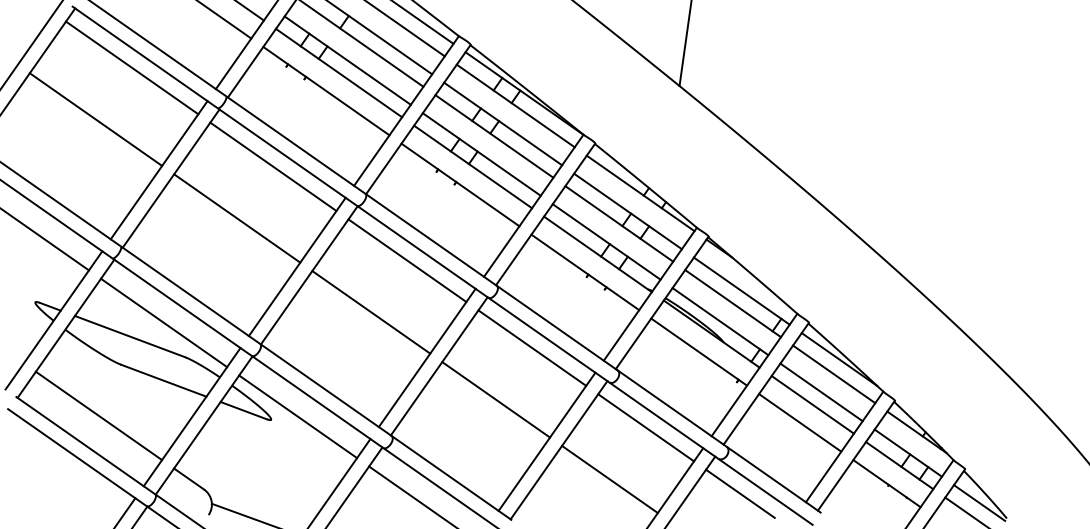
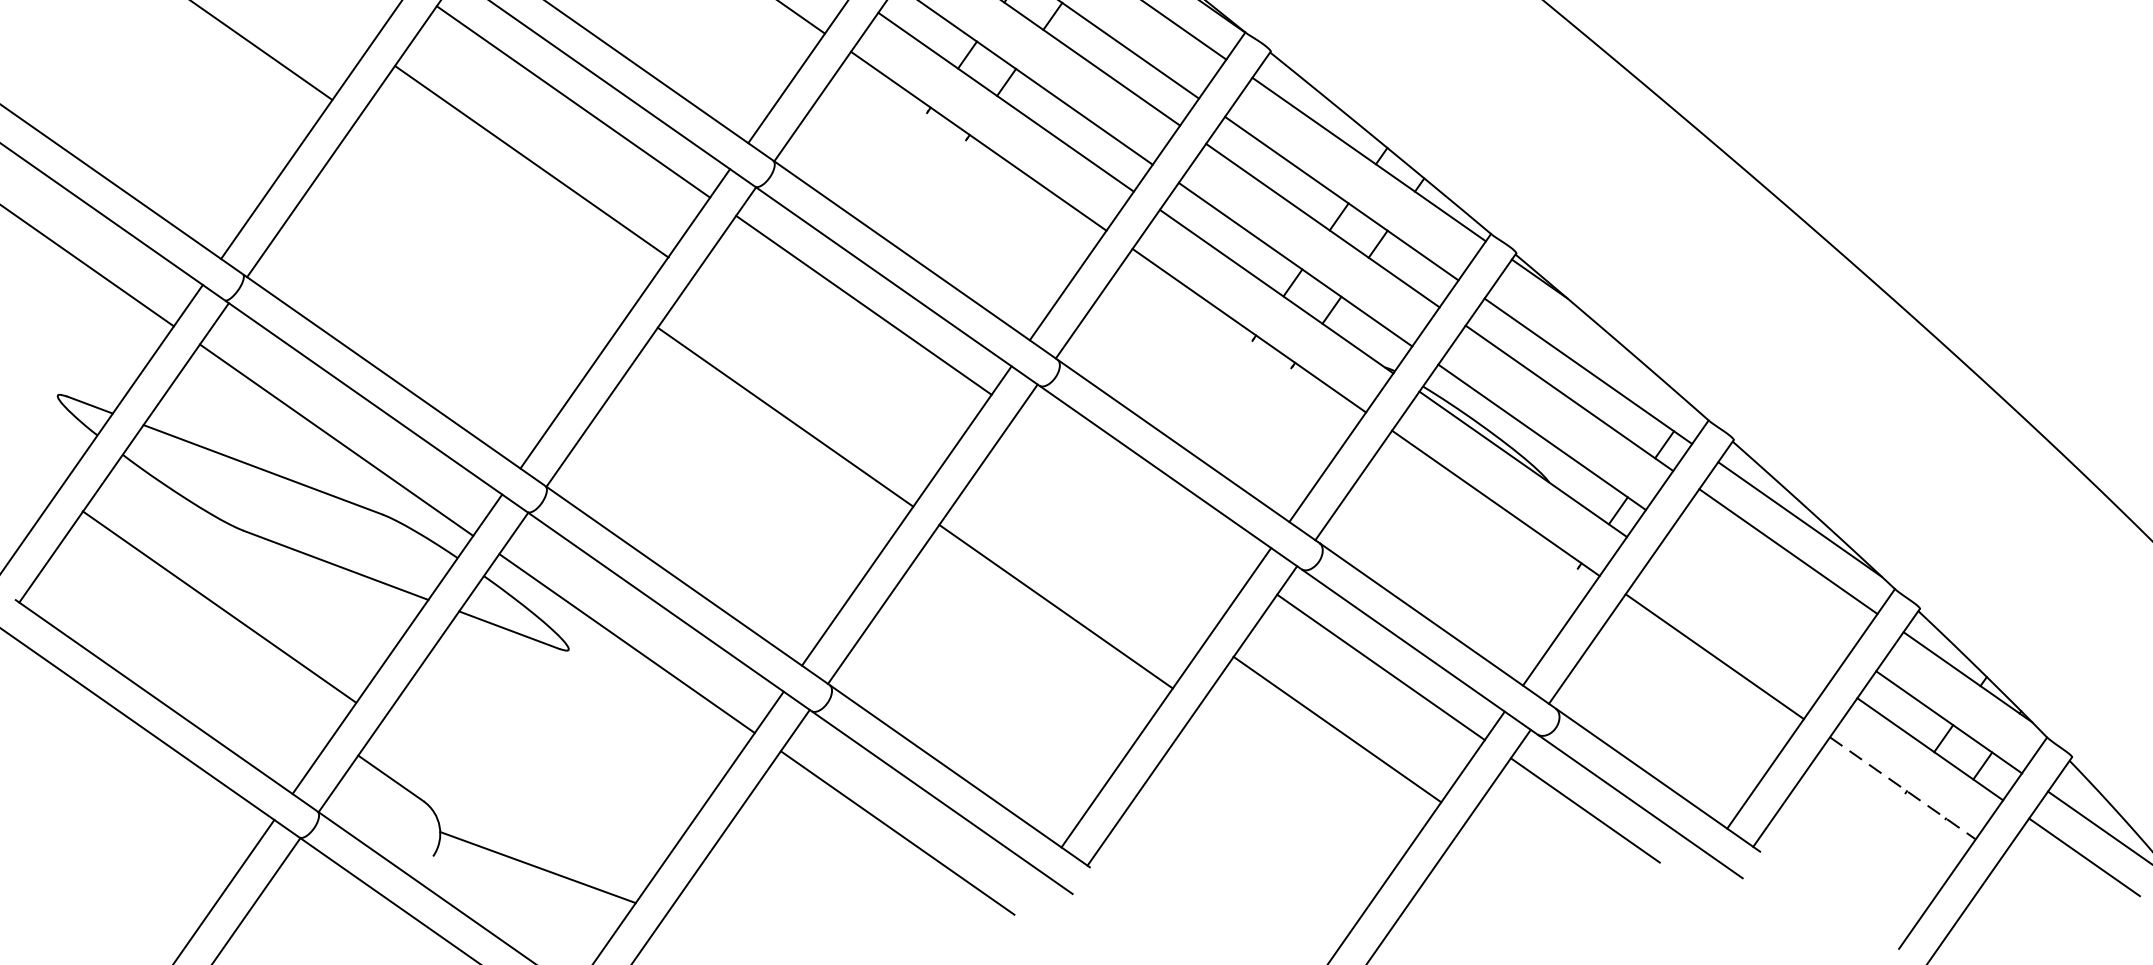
line: (237, 218) -> (532, 161), moved
line: (532, 347) -> (1134, 493), removed
line: (821, 392) -> (1760, 590), removed
line: (812, 404) -> (1741, 616), removed
line: (98, 415) -> (218, 606), moved
line: (609, 479) -> (1336, 729), moved
line: (887, 483) -> (1903, 788), solid -> dashed

